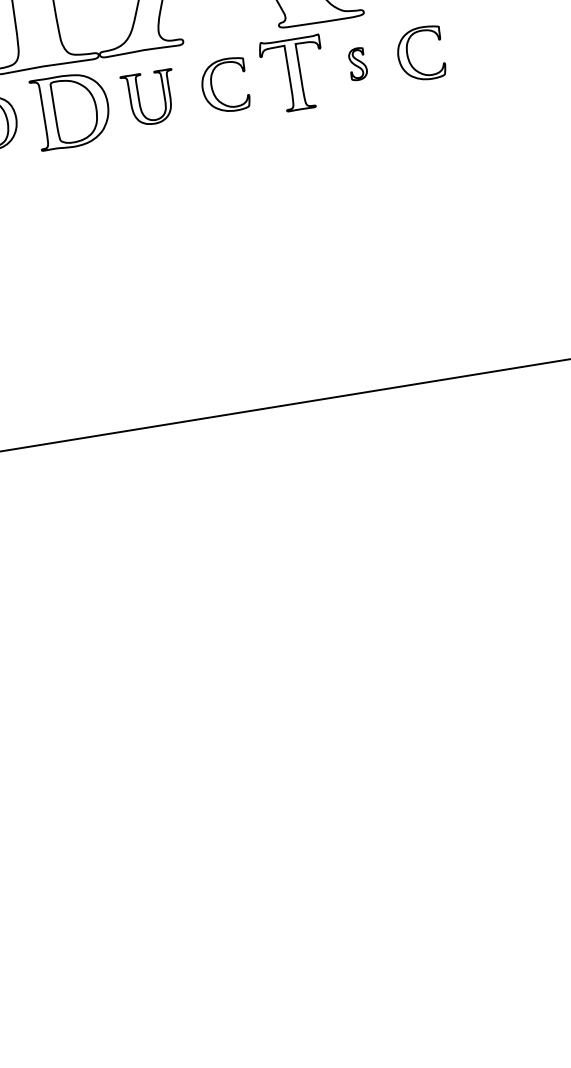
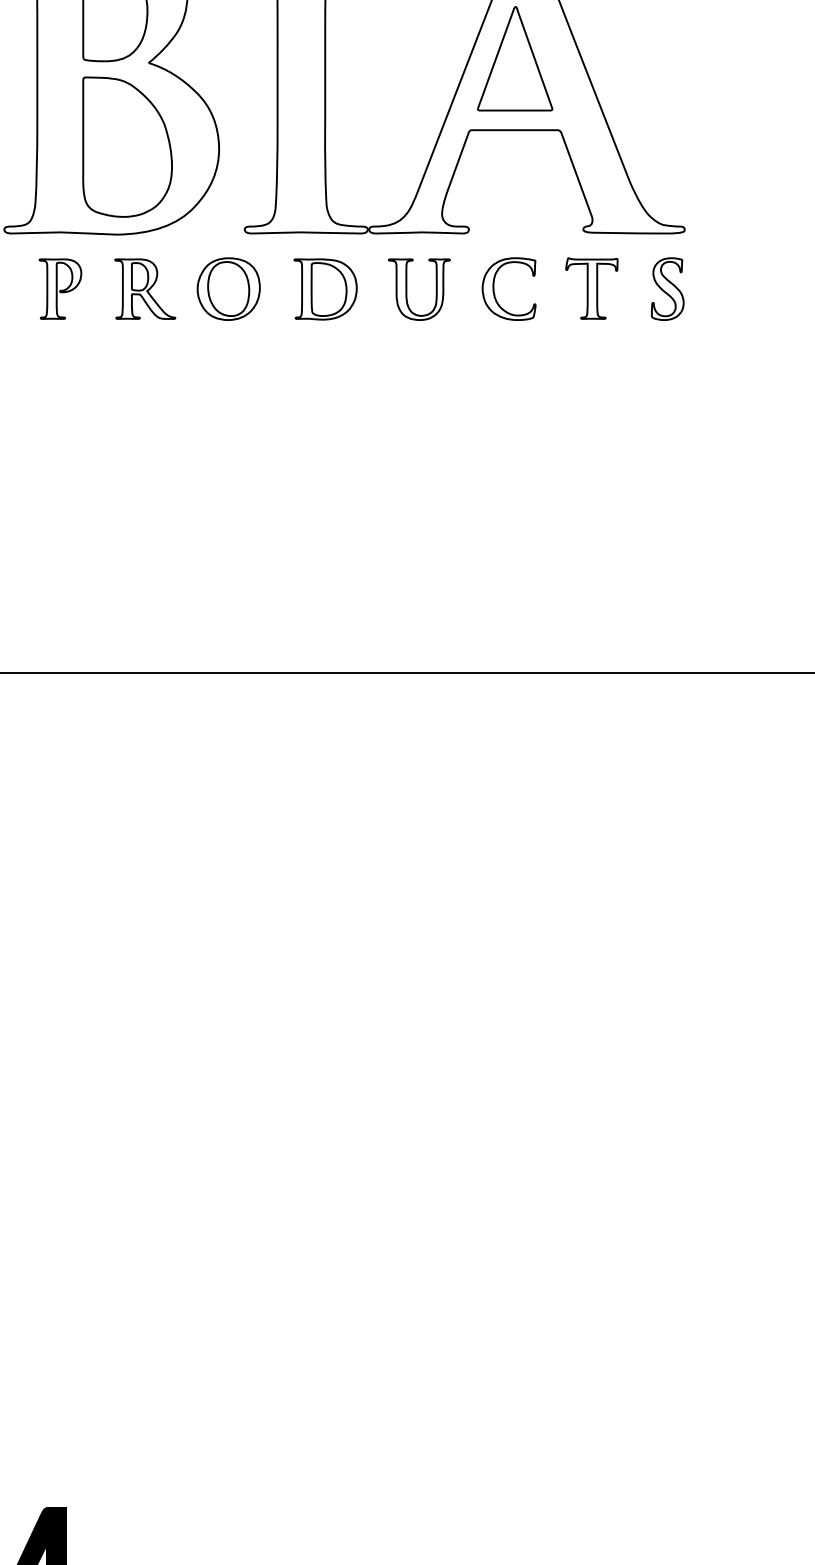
part: (408, 55) -> (728, 288), removed
part: (357, 63) -> (667, 288), size x1.67
part: (293, 74) -> (591, 288), size x0.71
part: (71, 110) -> (325, 289), size x0.71

